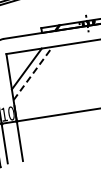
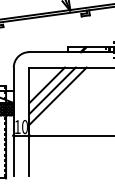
line: (32, 73) -> (52, 90), dashed -> solid
line: (38, 78) -> (57, 96), added

